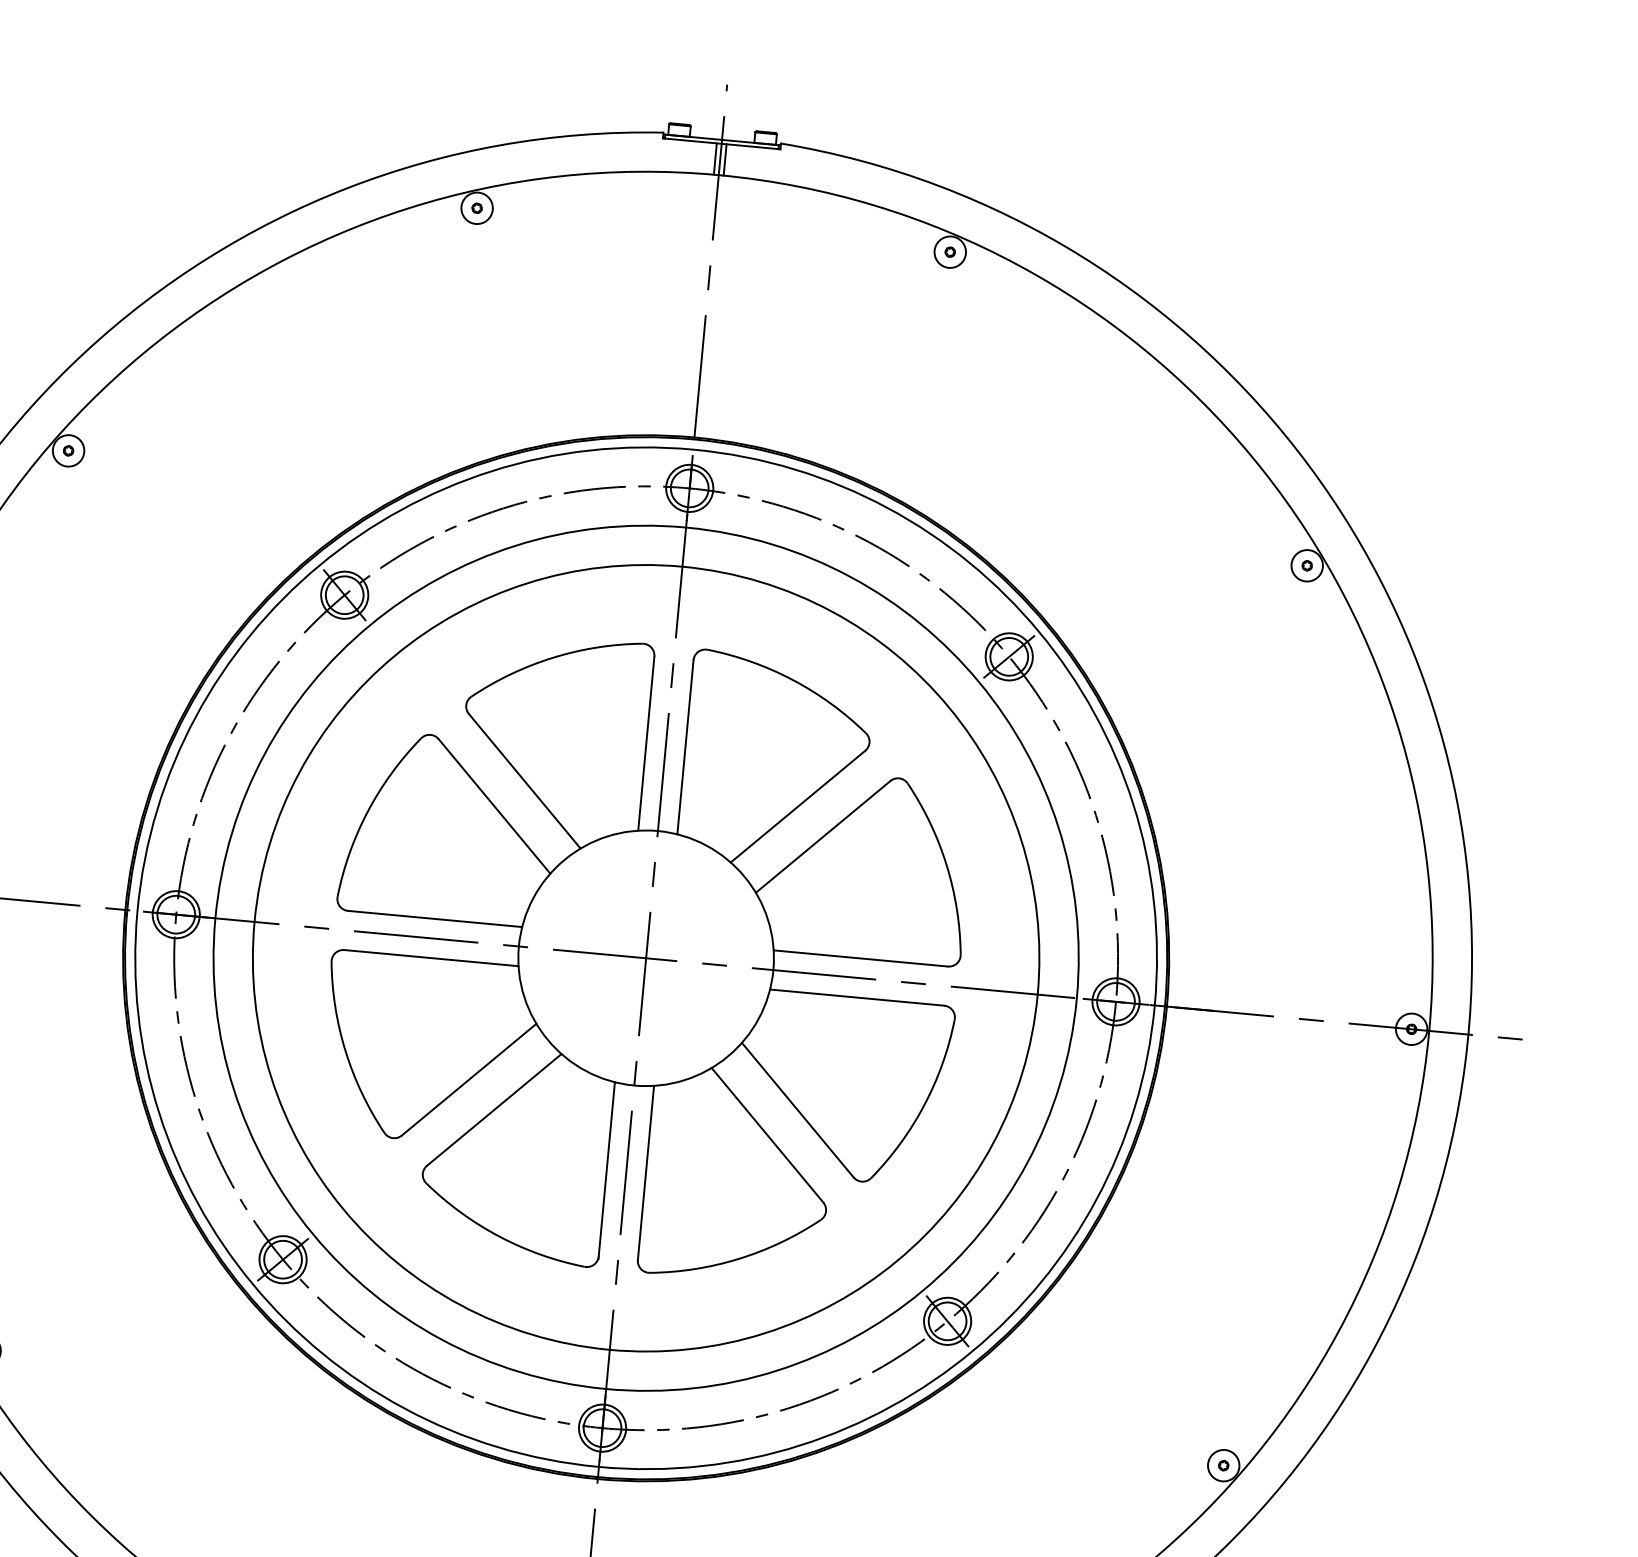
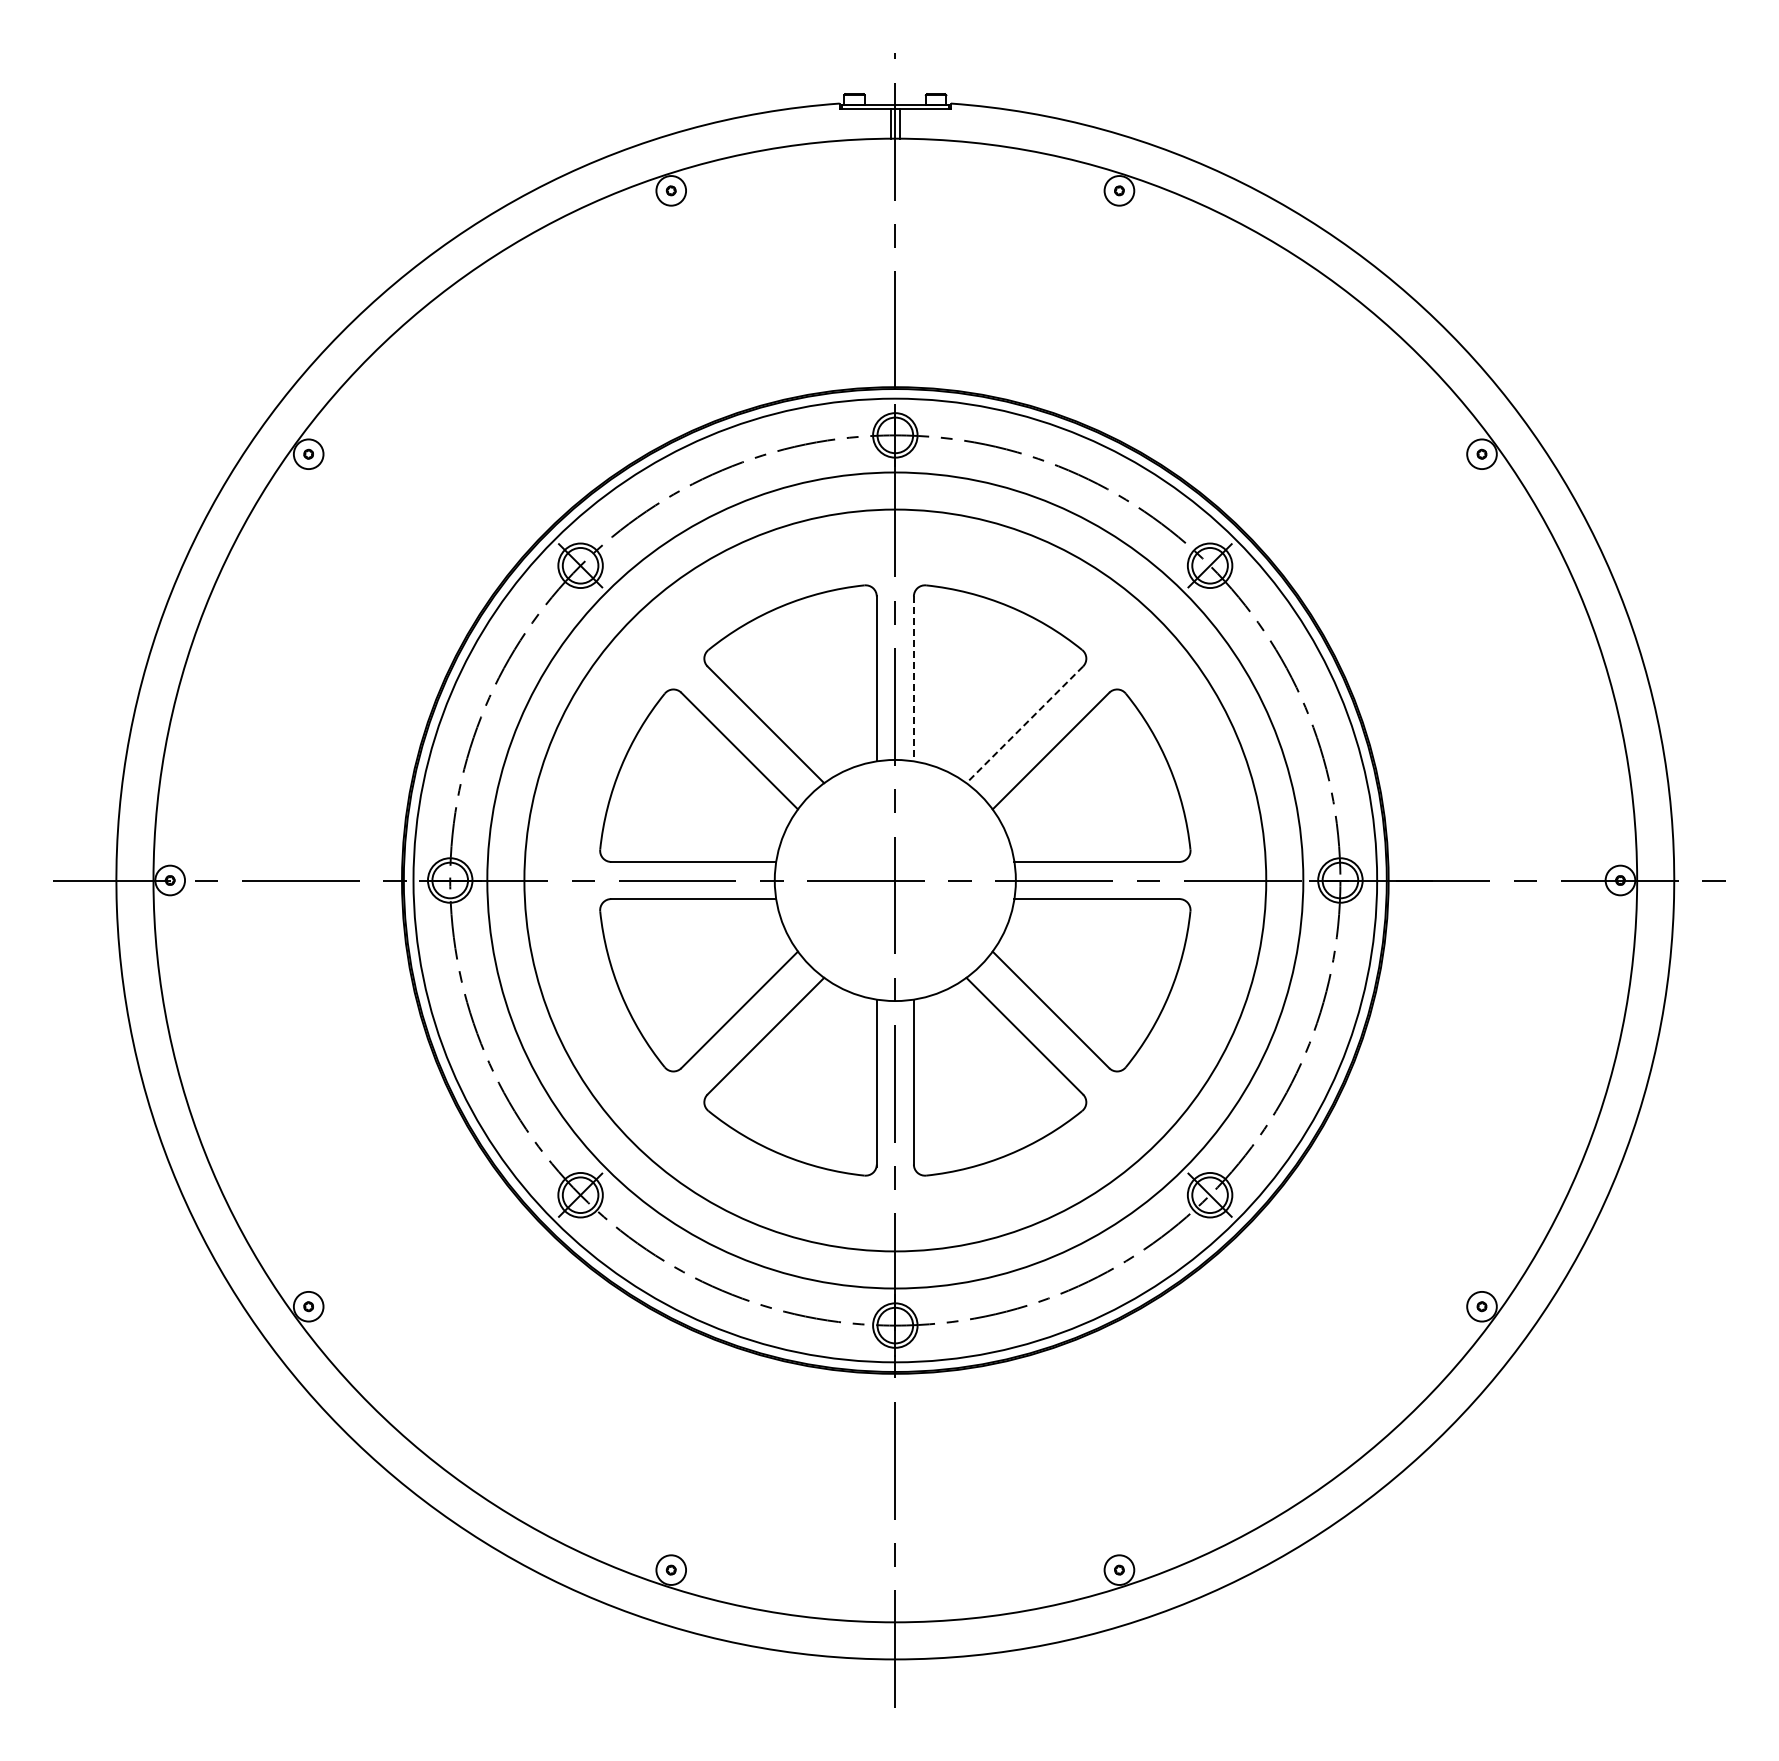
line: (685, 747) -> (913, 679), solid -> dashed
line: (797, 807) -> (1024, 725), solid -> dashed

